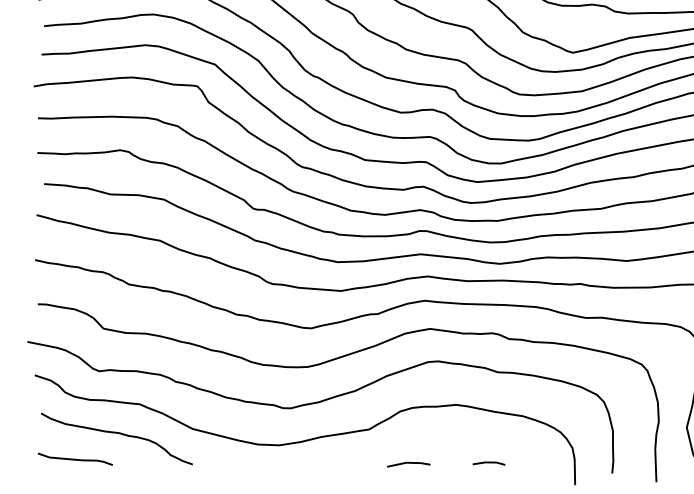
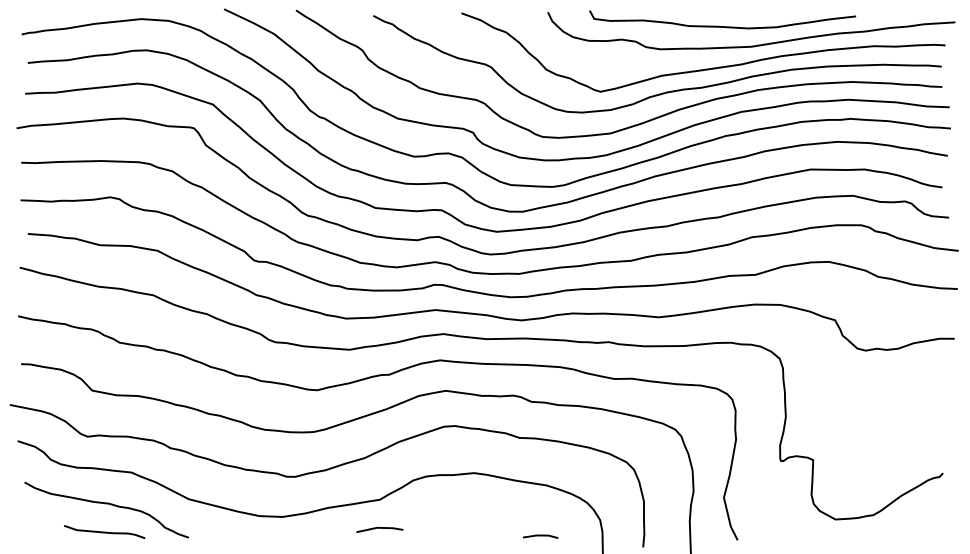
curve: (75, 459) -> (104, 532), moved
line: (408, 463) -> (379, 528), moved
line: (488, 463) -> (540, 536), moved

